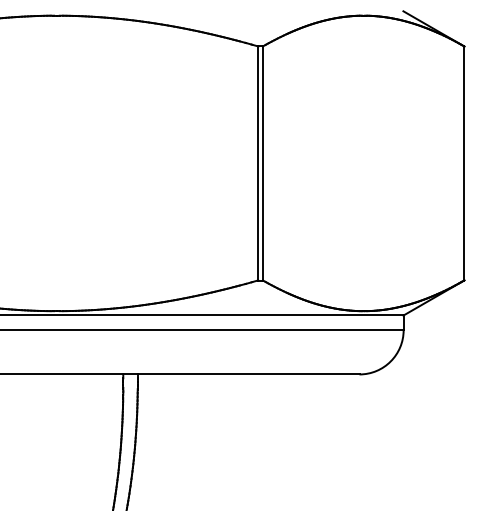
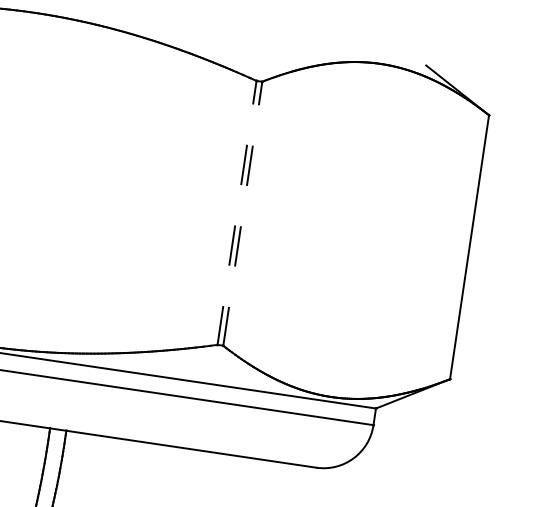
line: (257, 162) -> (236, 211), solid -> dashed
line: (263, 162) -> (243, 212), solid -> dashed

